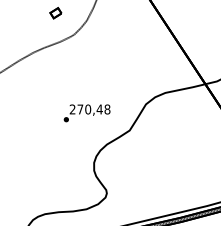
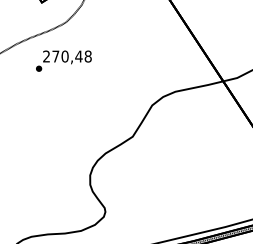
text: (86, 113) -> (63, 61), moved

